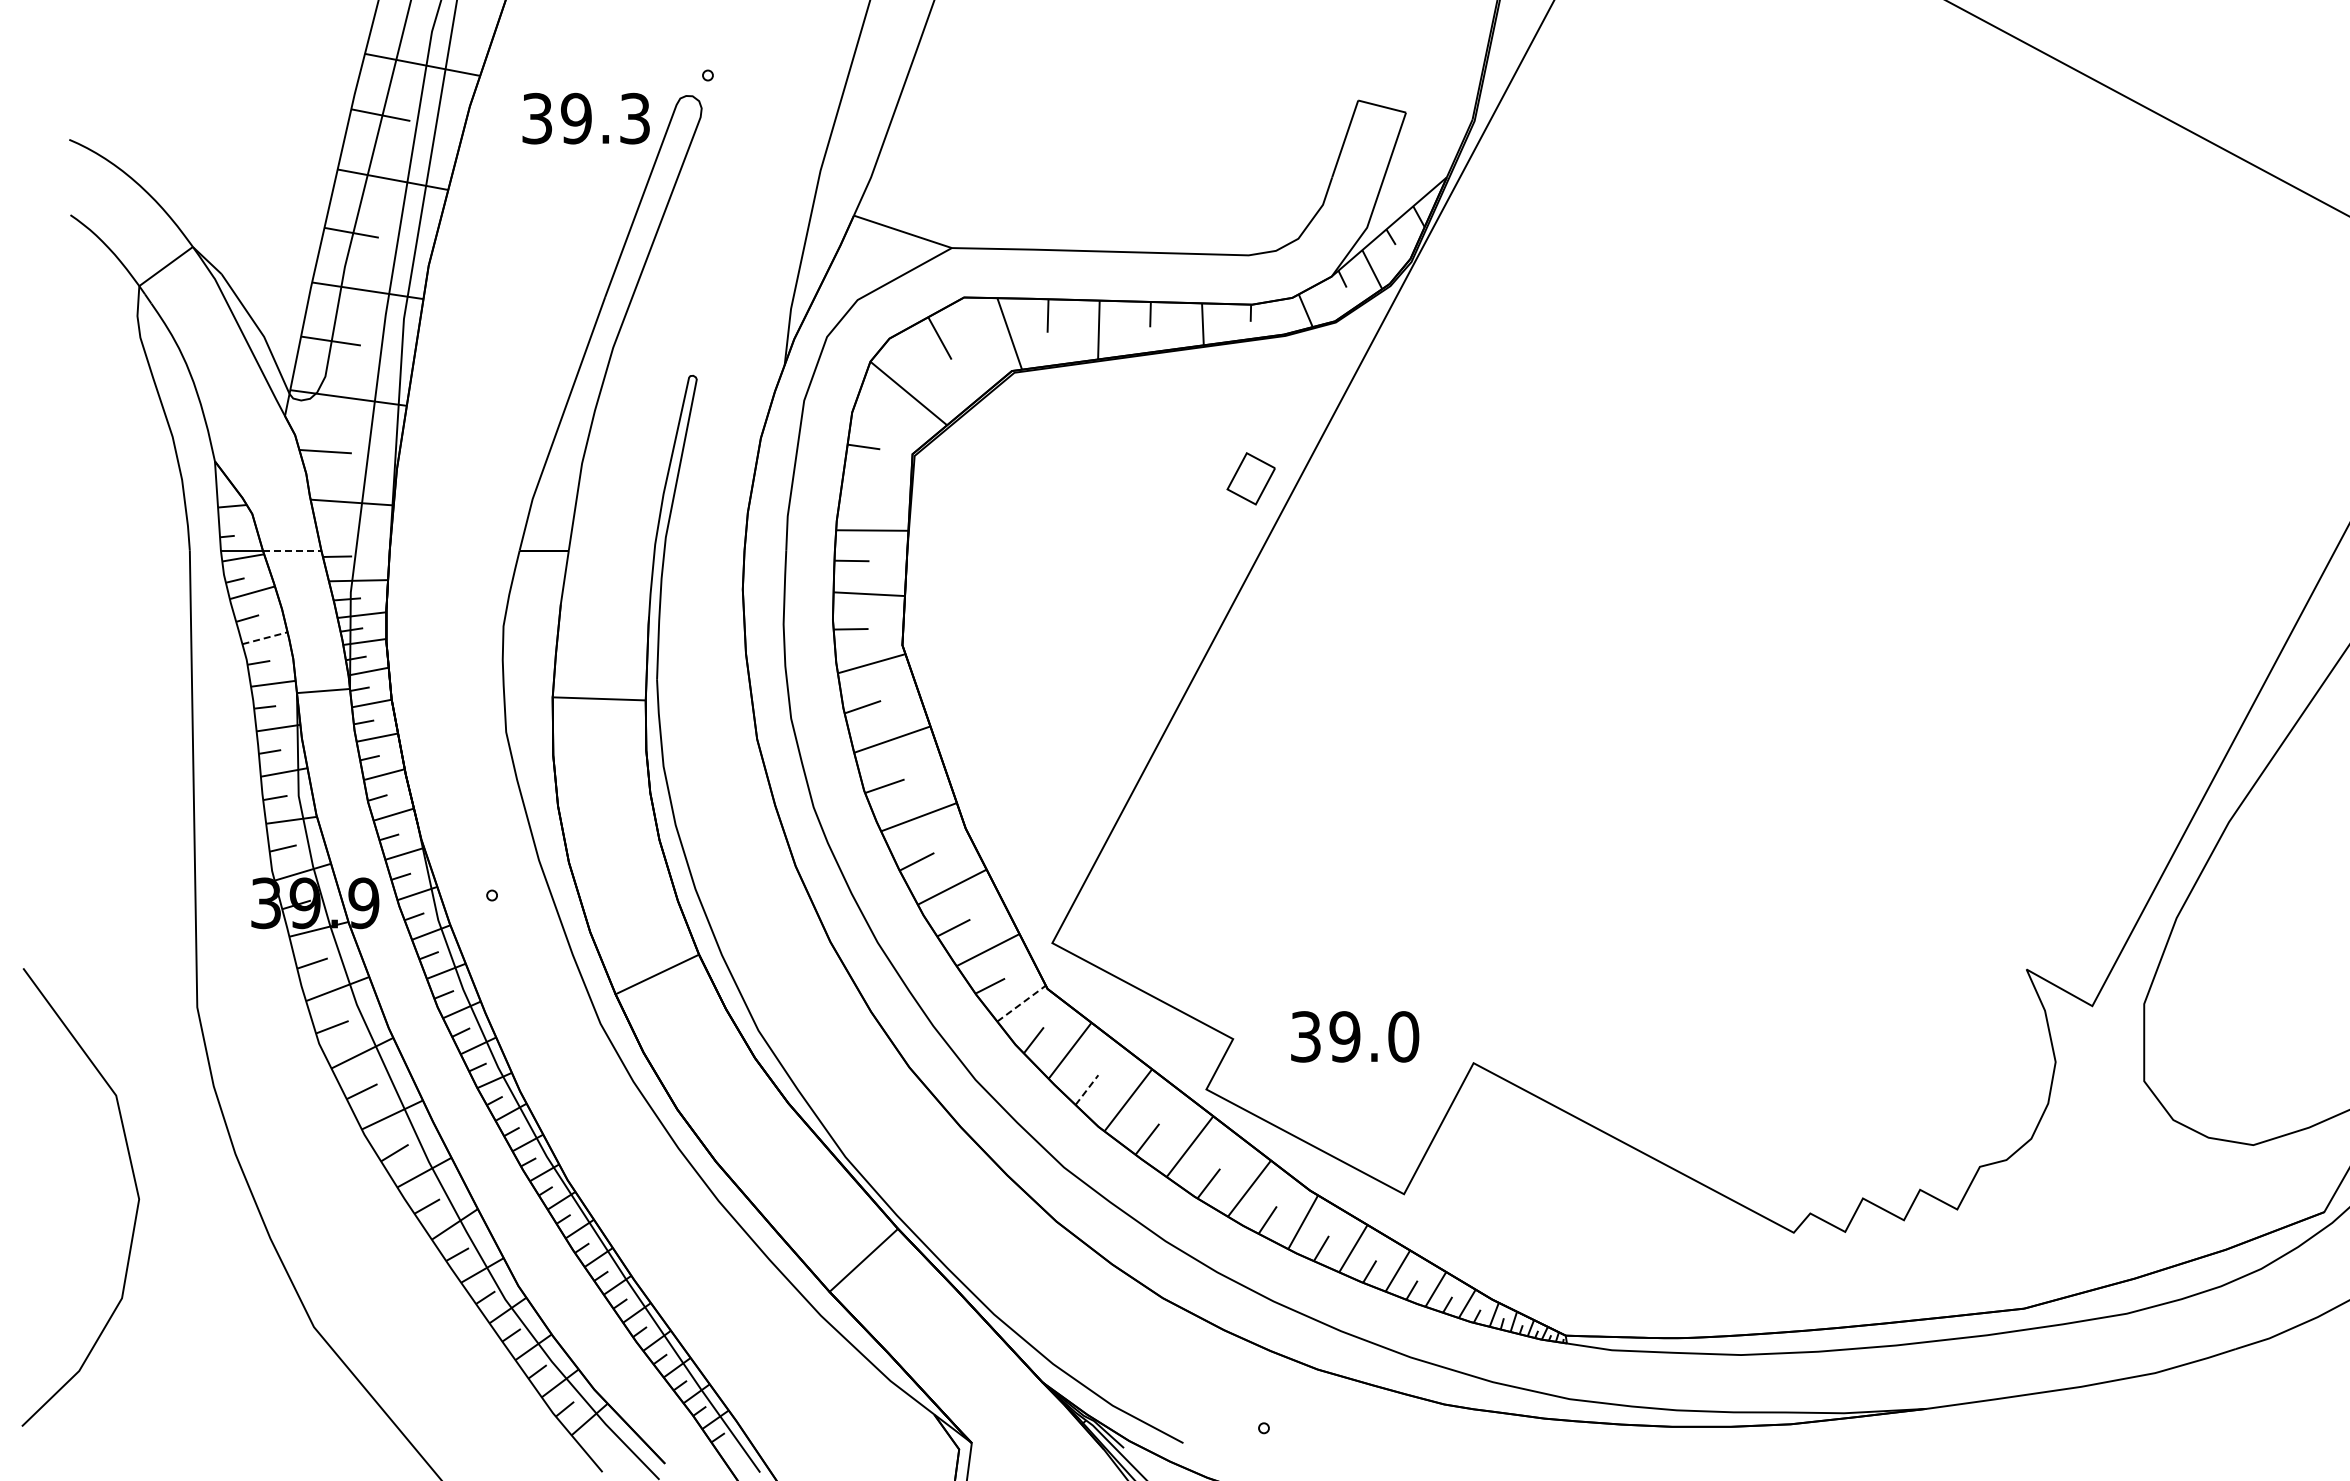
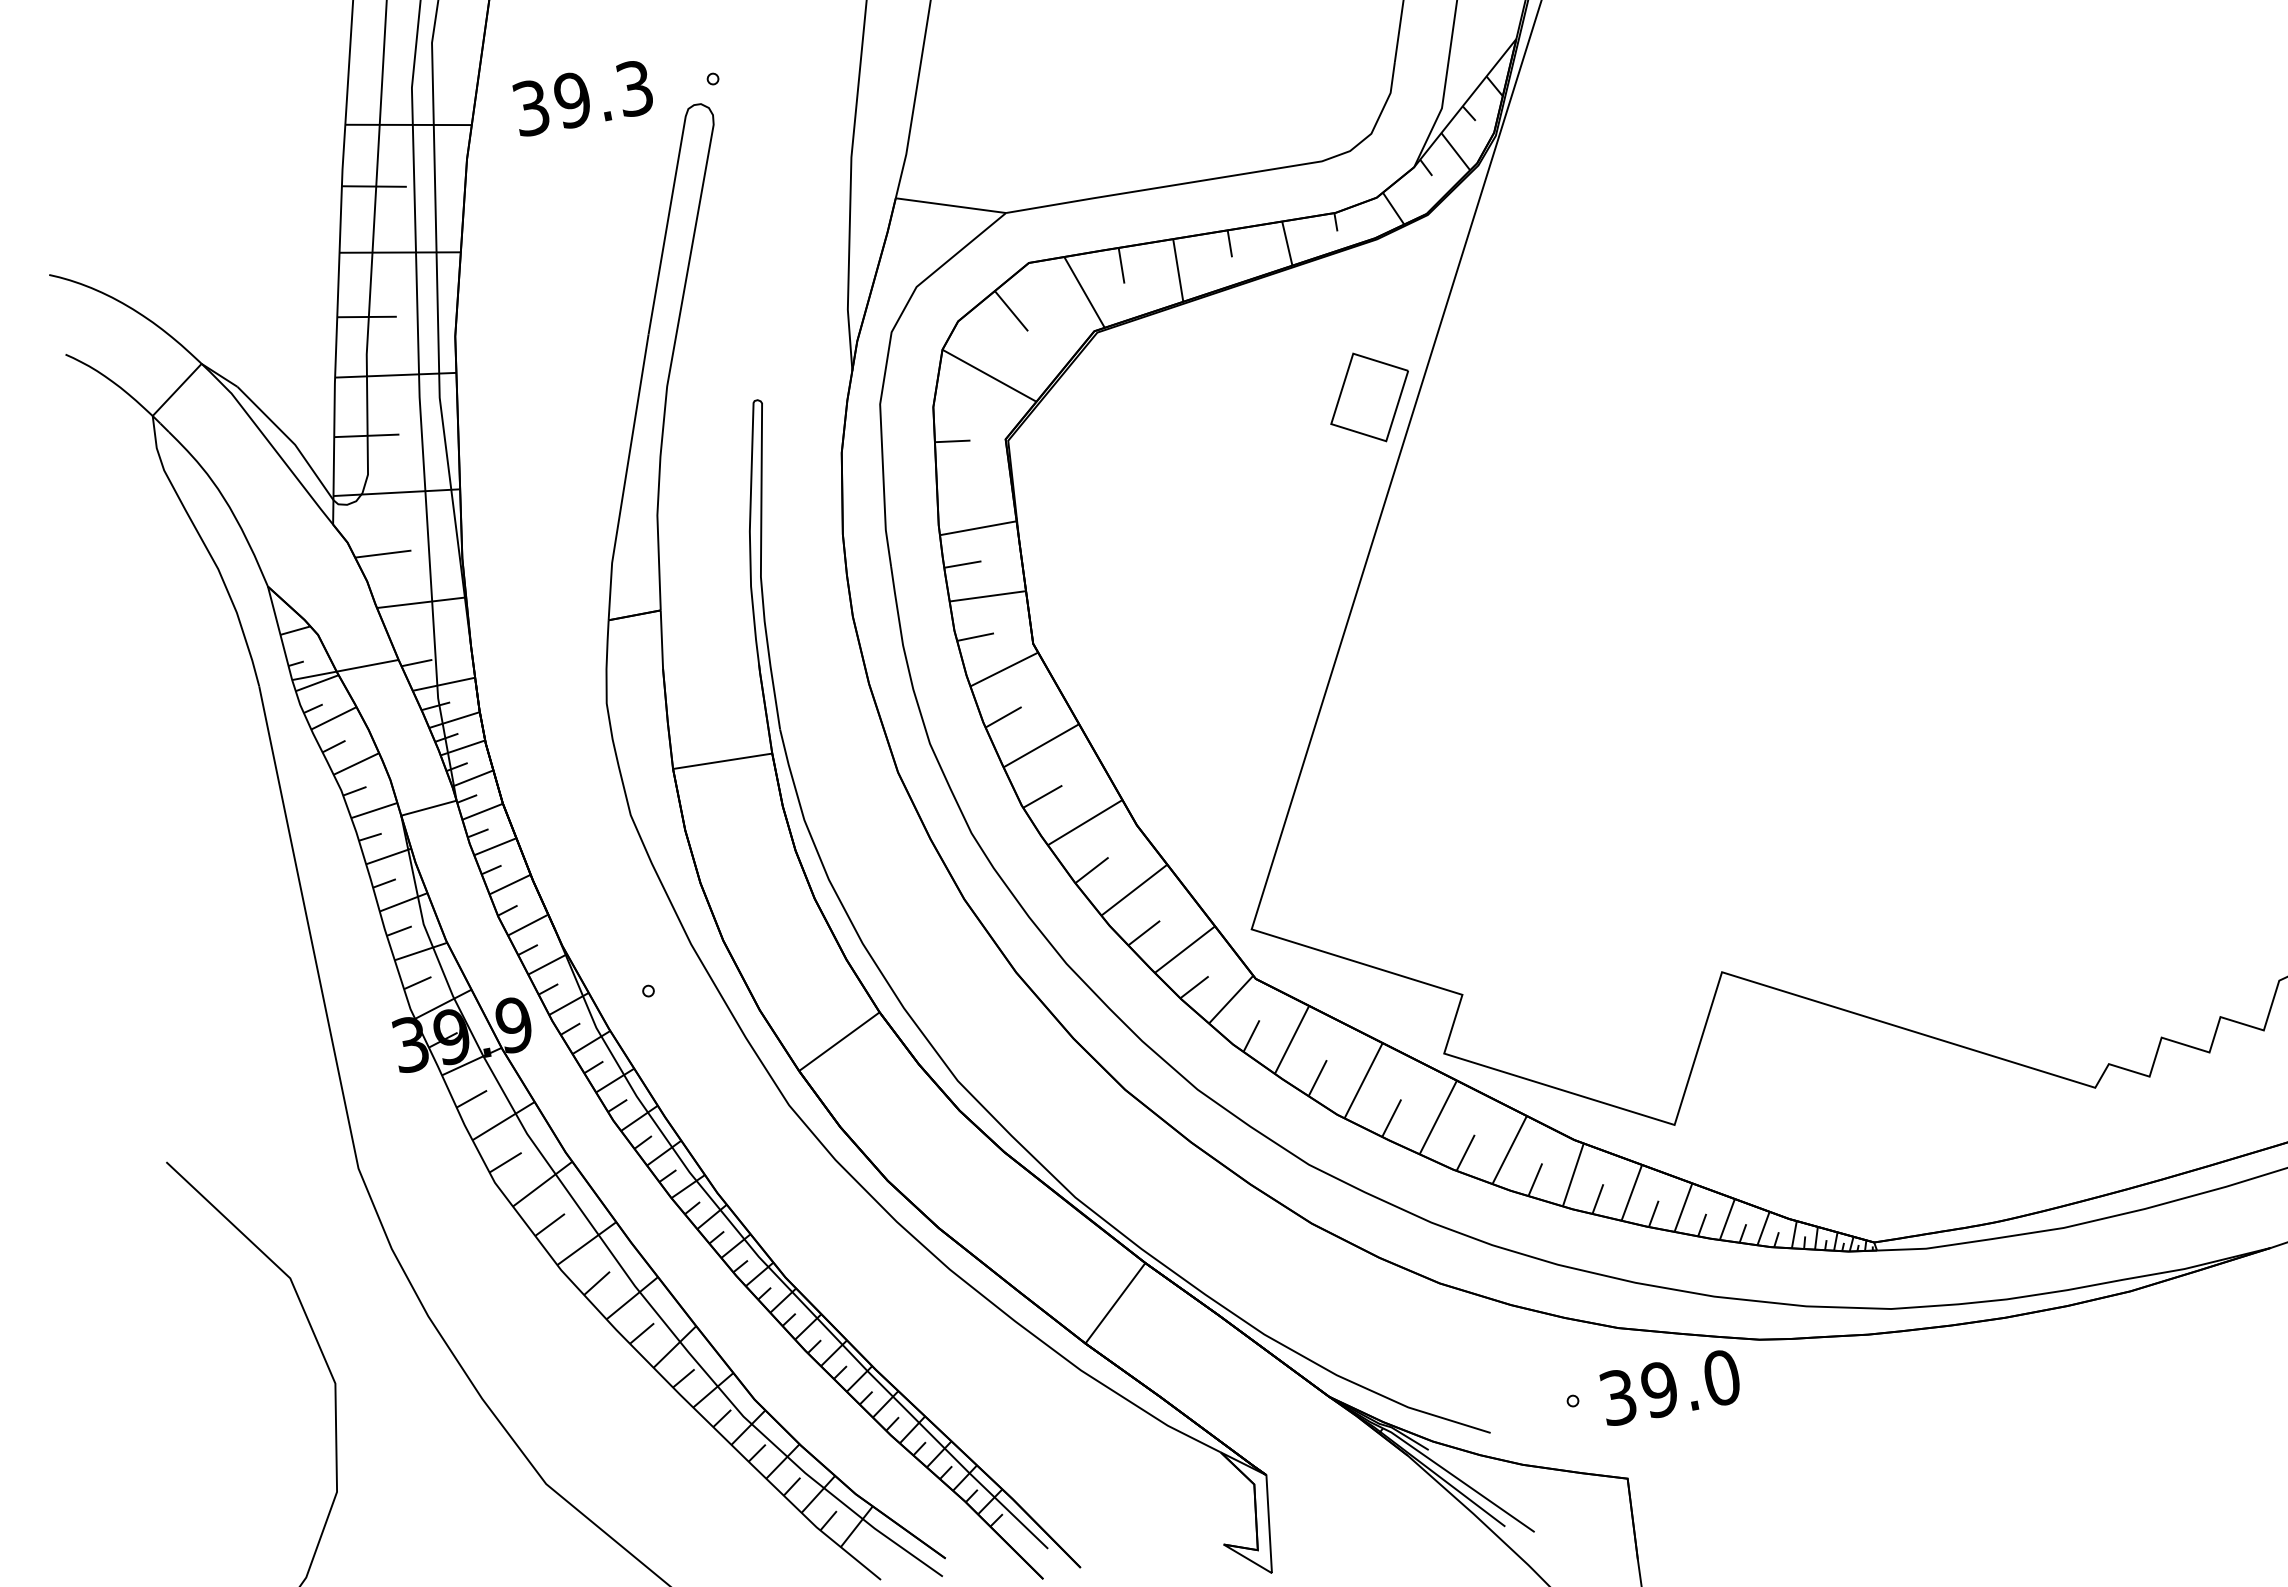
text: (585, 118) -> (582, 98), moved
part: (1250, 478) -> (1368, 397), size x1.67
line: (292, 550) -> (367, 665), dashed -> solid
line: (265, 638) -> (356, 764), dashed -> solid
line: (1022, 1003) -> (1232, 999), dashed -> solid
text: (1355, 1036) -> (1670, 1387), moved
line: (1087, 1090) -> (1318, 1078), dashed -> solid

